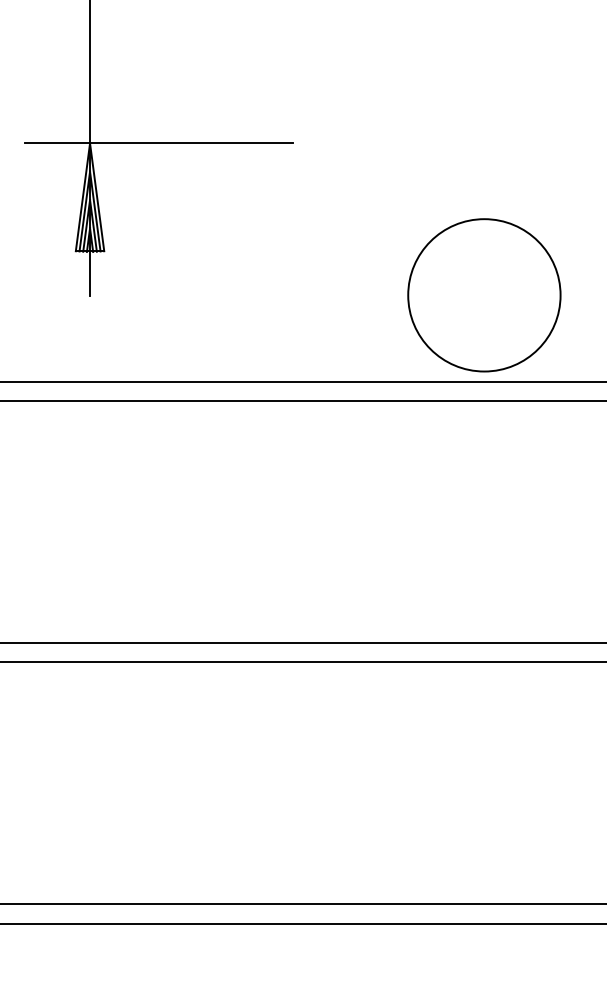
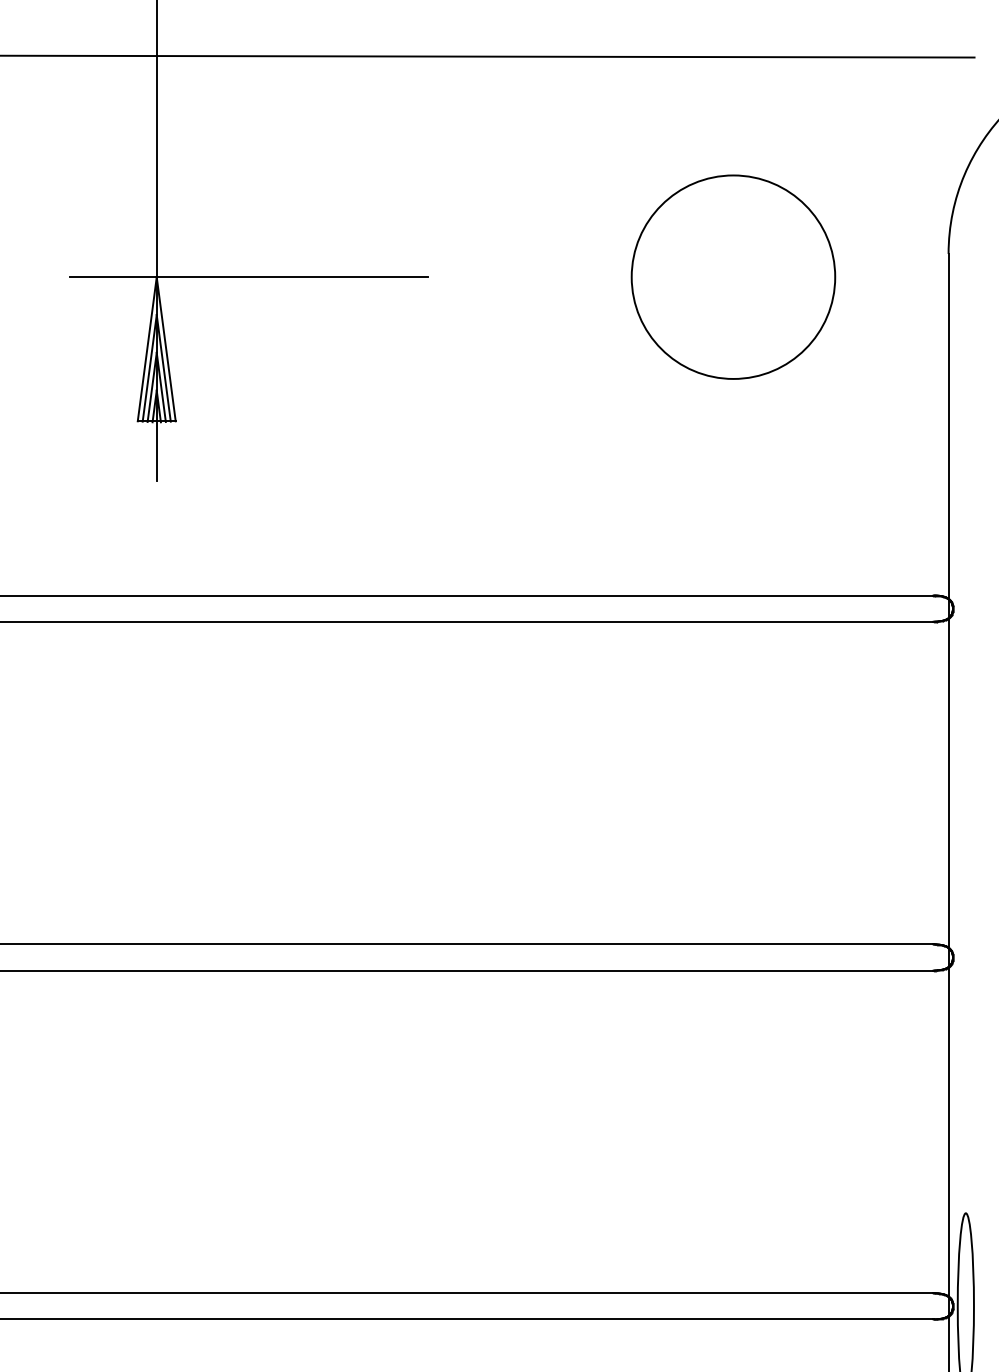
circle: (484, 294) -> (733, 276), moved

